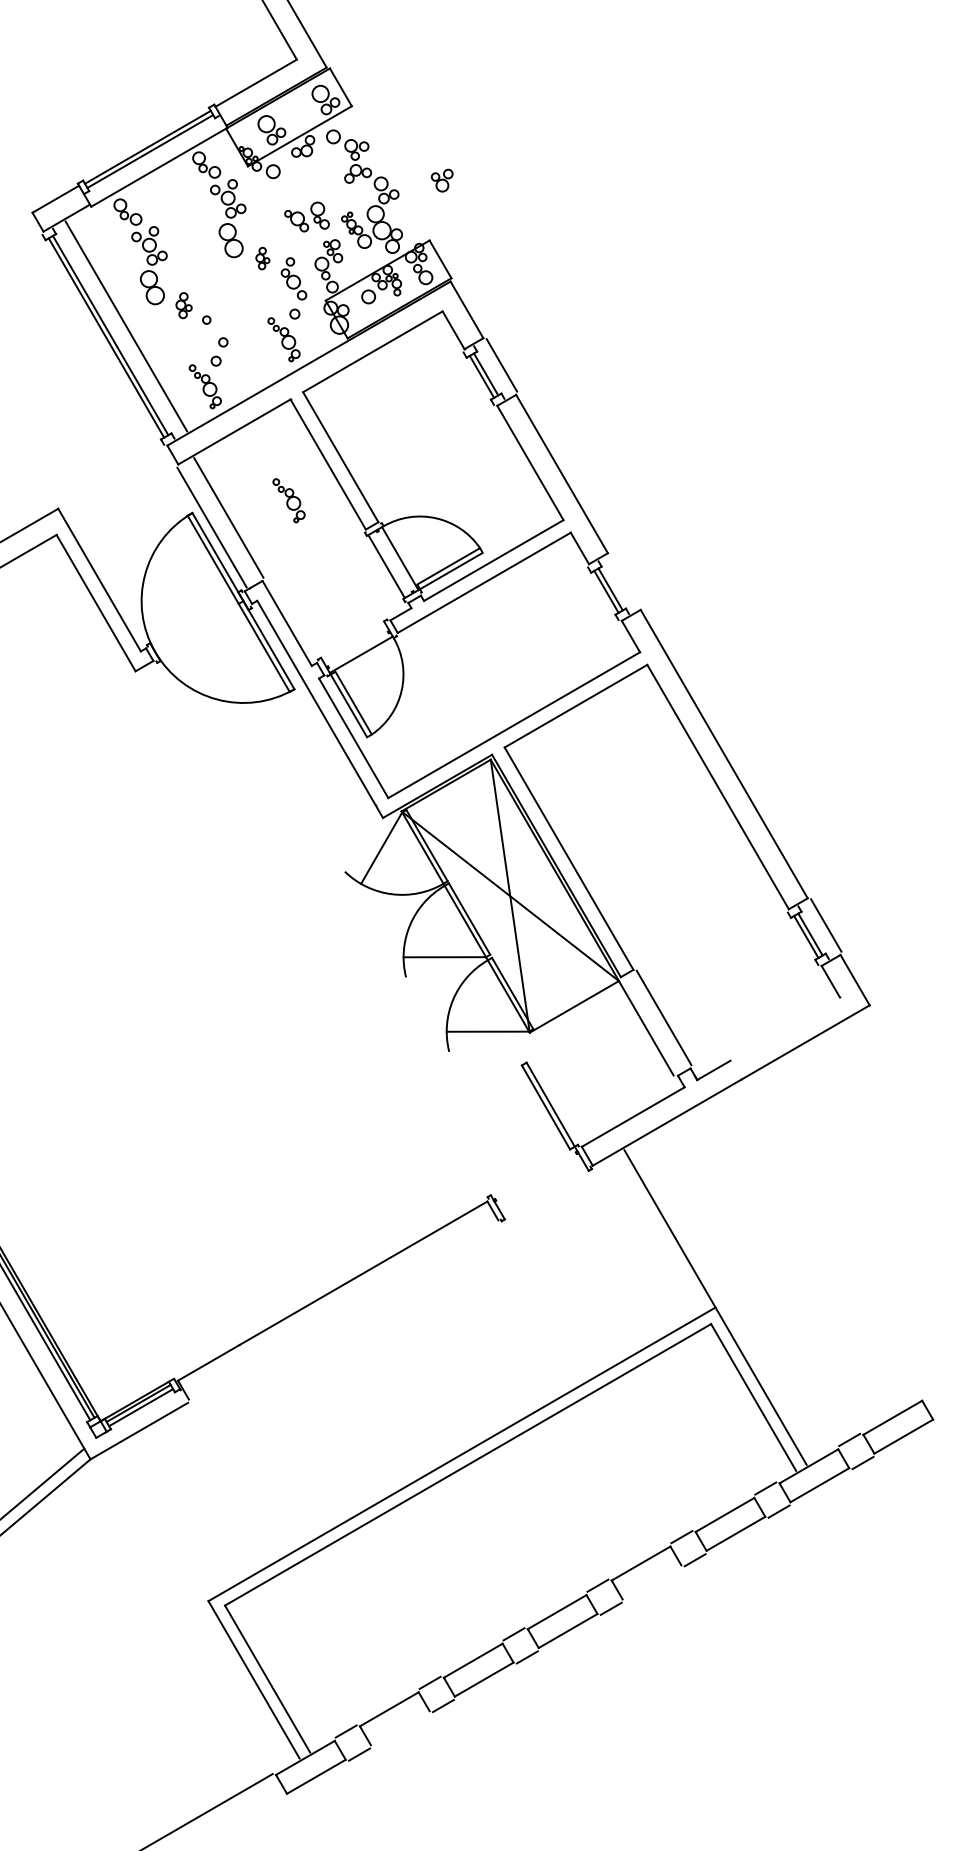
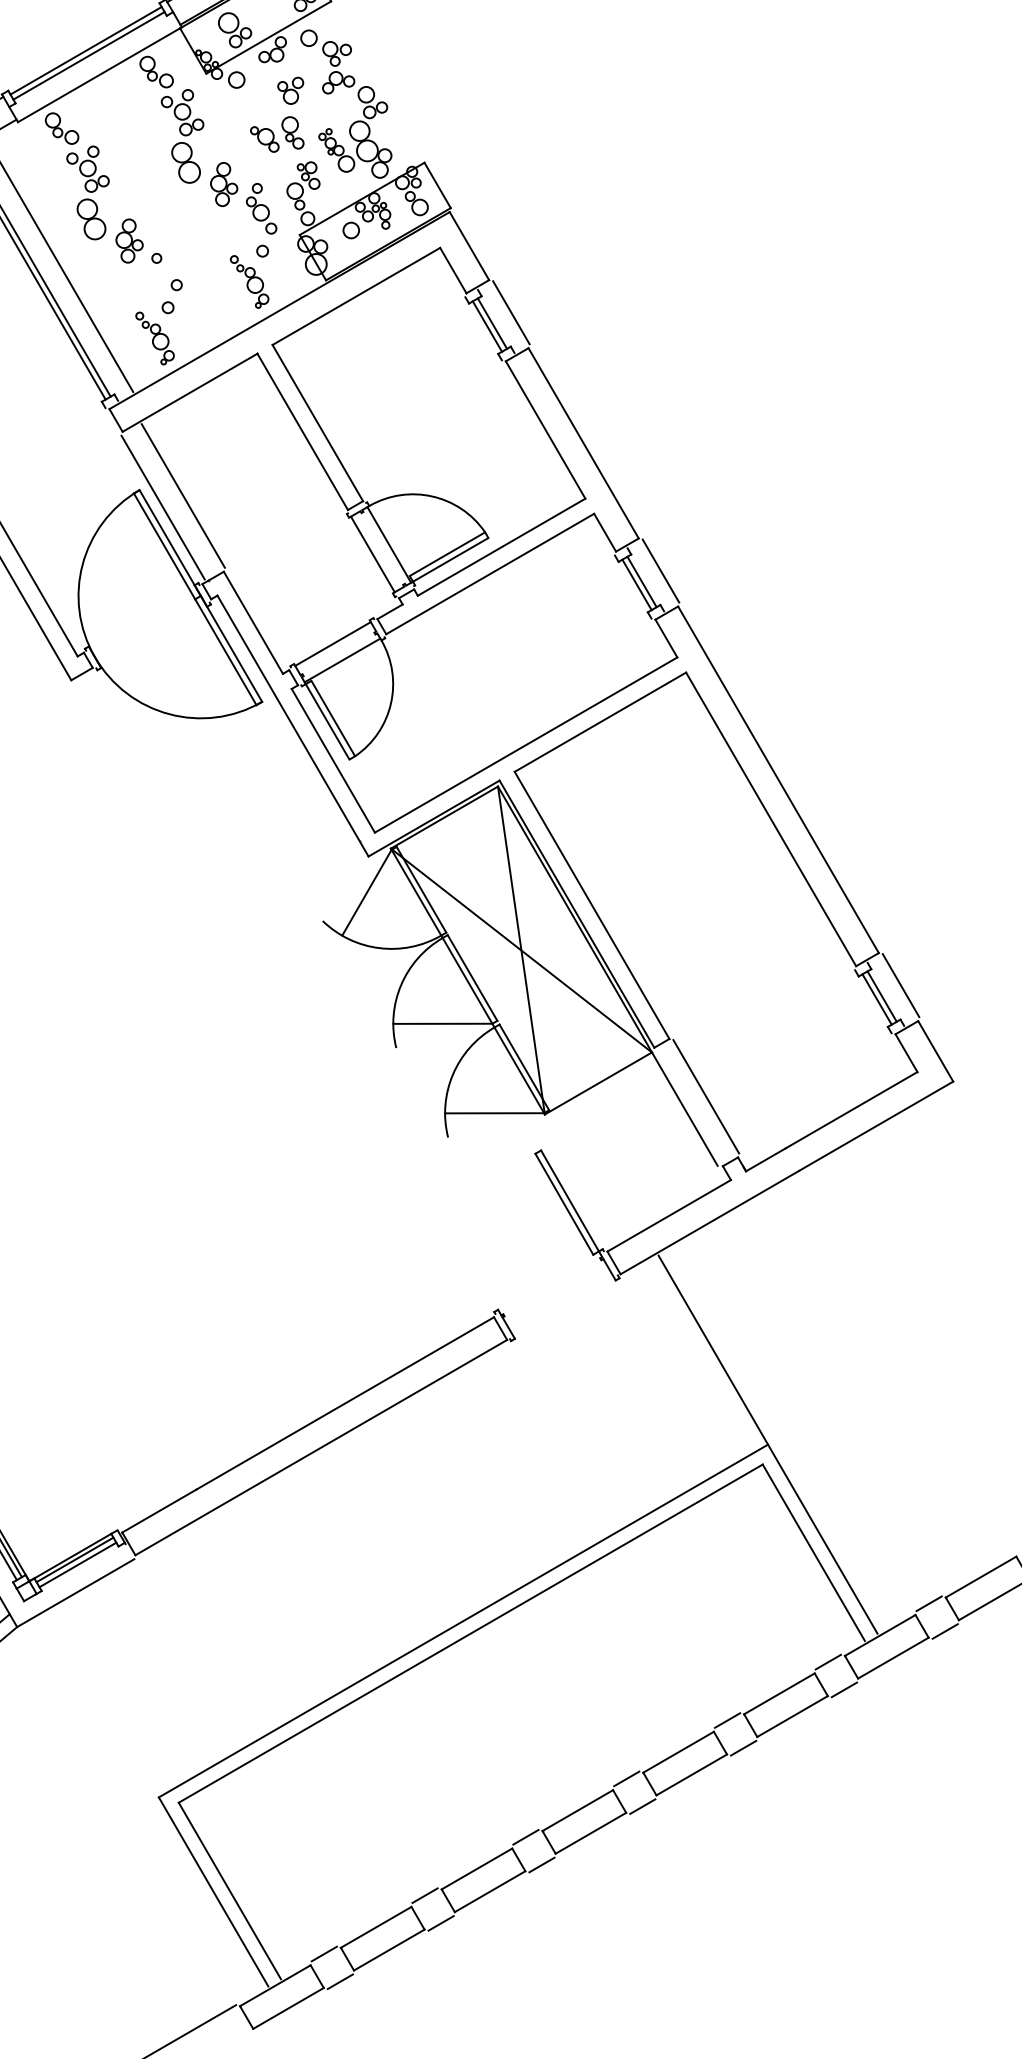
part: (441, 180) -> (289, 90), moved
part: (262, 258) -> (223, 184), size x1.67
part: (183, 305) -> (128, 240), size x1.43
part: (288, 500) -> (255, 475), removed
line: (626, 580) -> (661, 571), added
line: (352, 640) -> (331, 643), added
line: (784, 1028) -> (850, 1109), added
line: (343, 1309) -> (321, 1447), added
line: (651, 1582) -> (691, 1775), added
line: (399, 1728) -> (388, 1950), added

